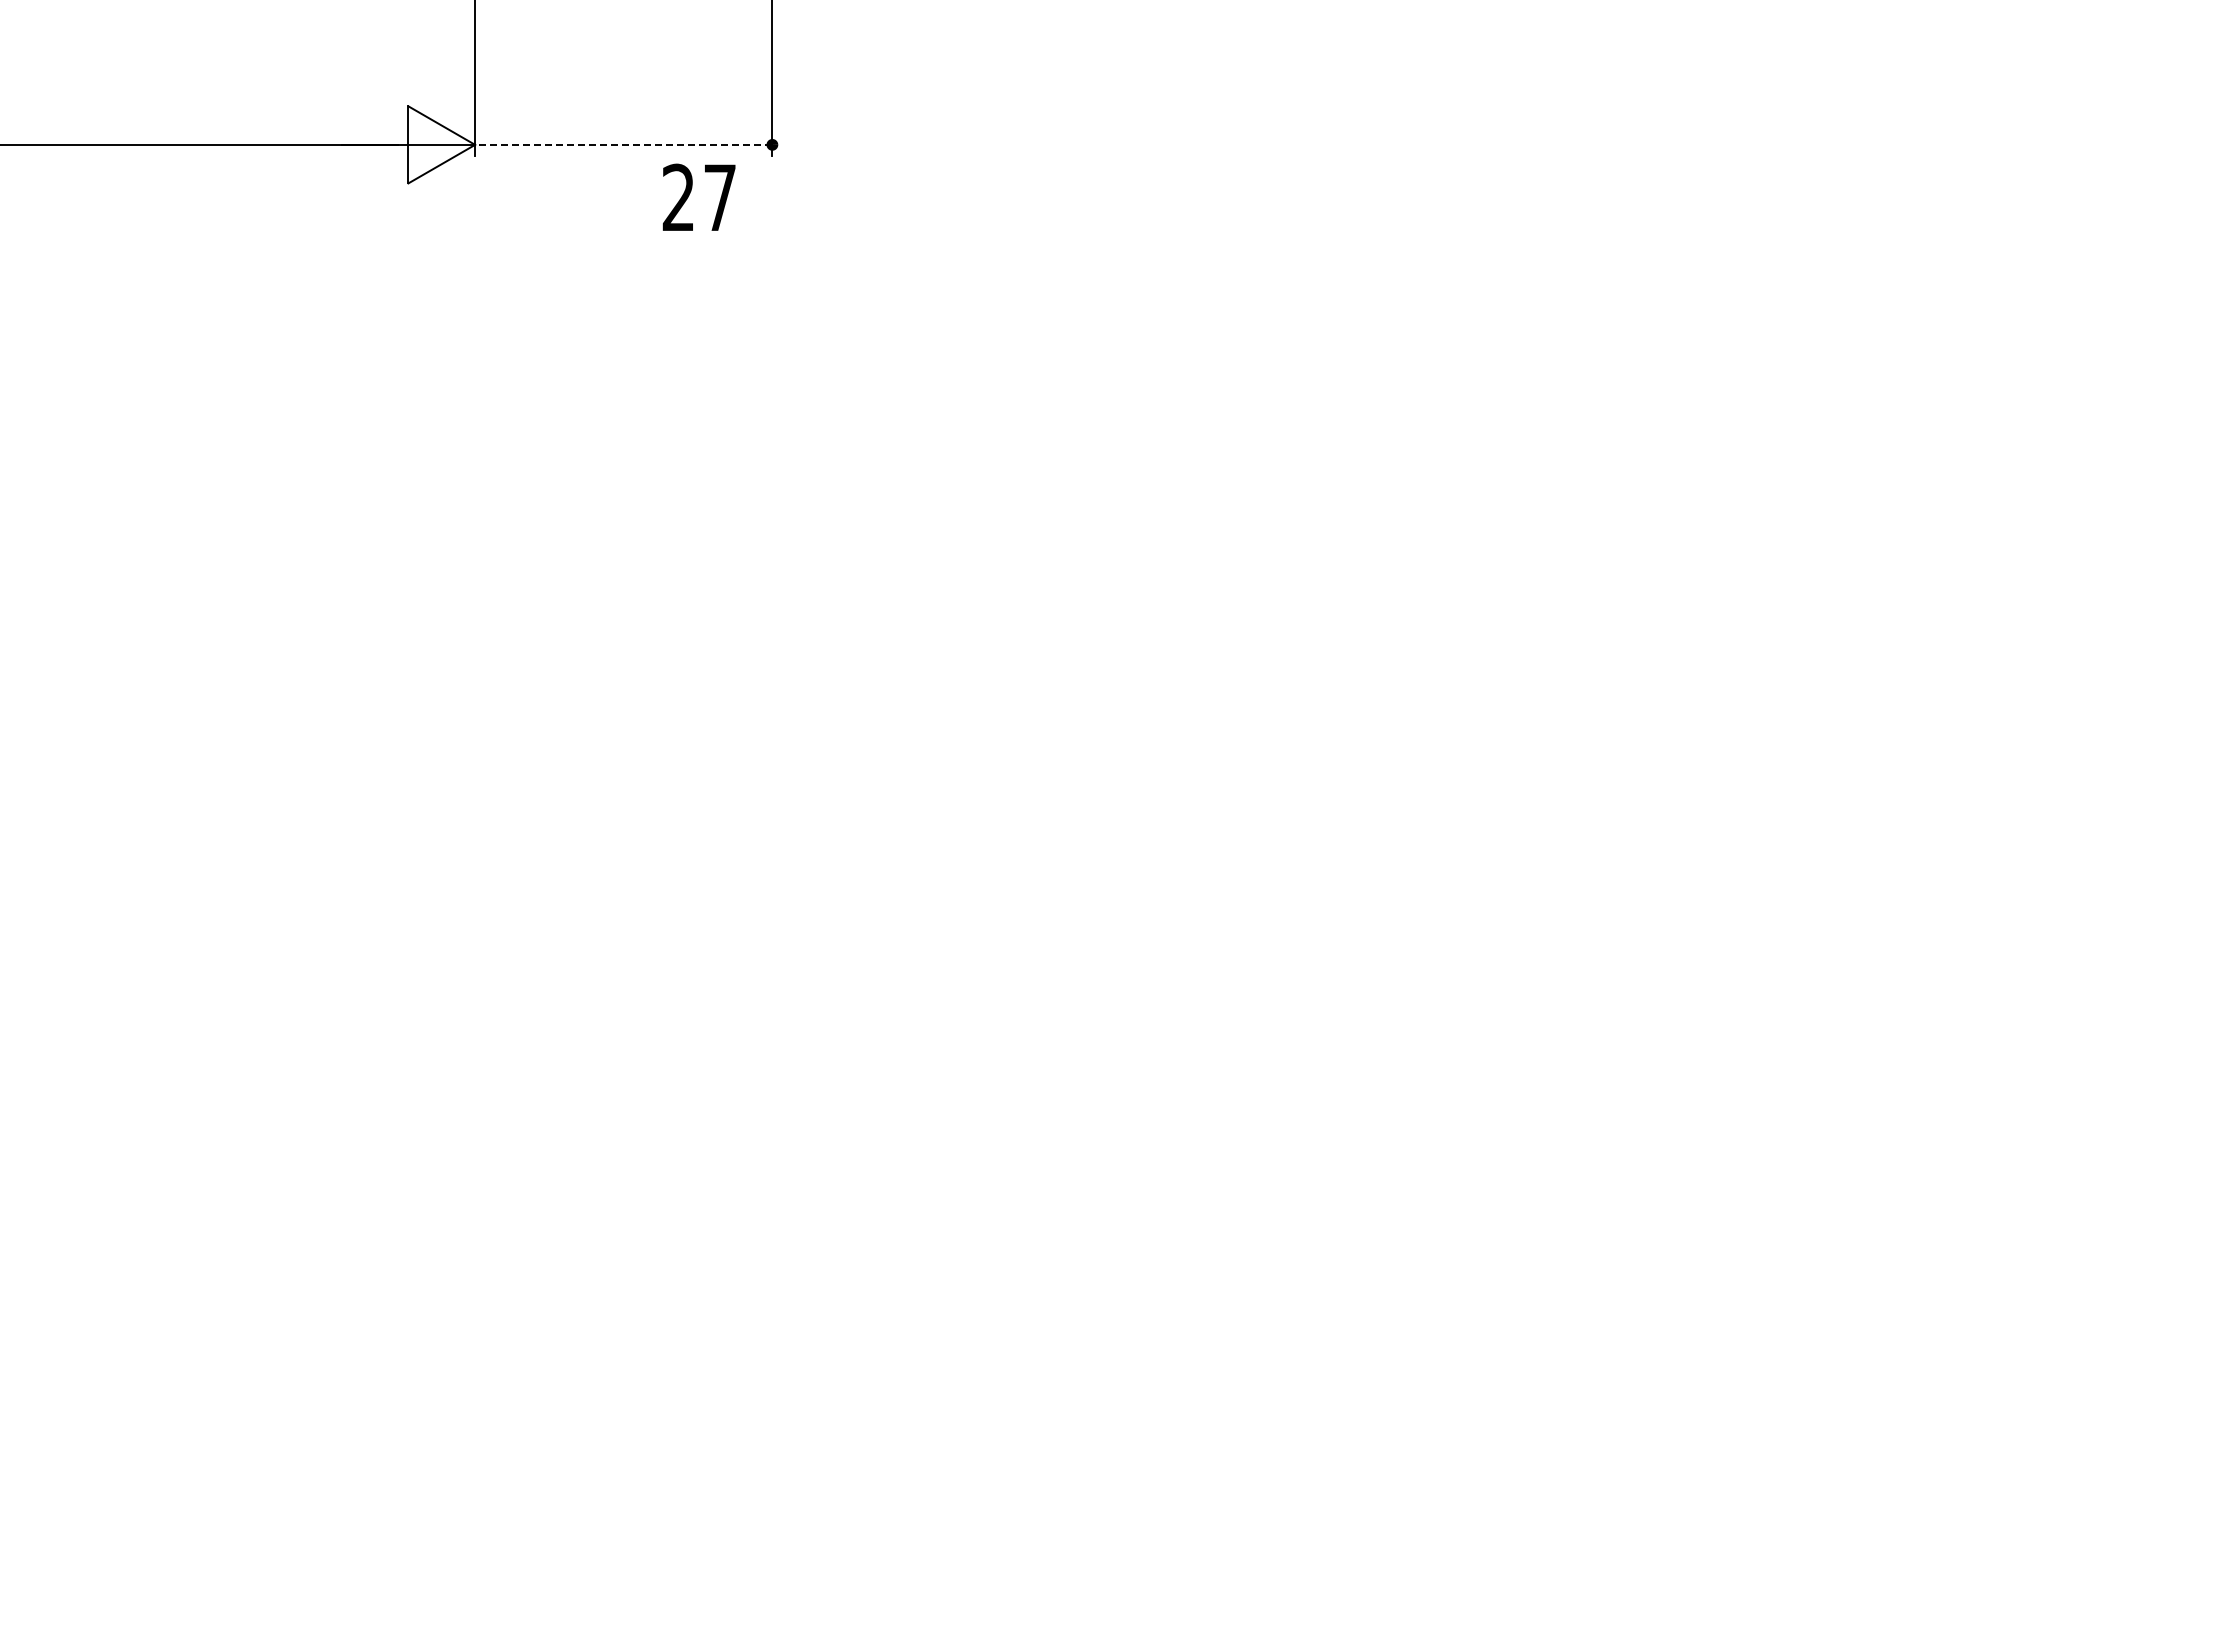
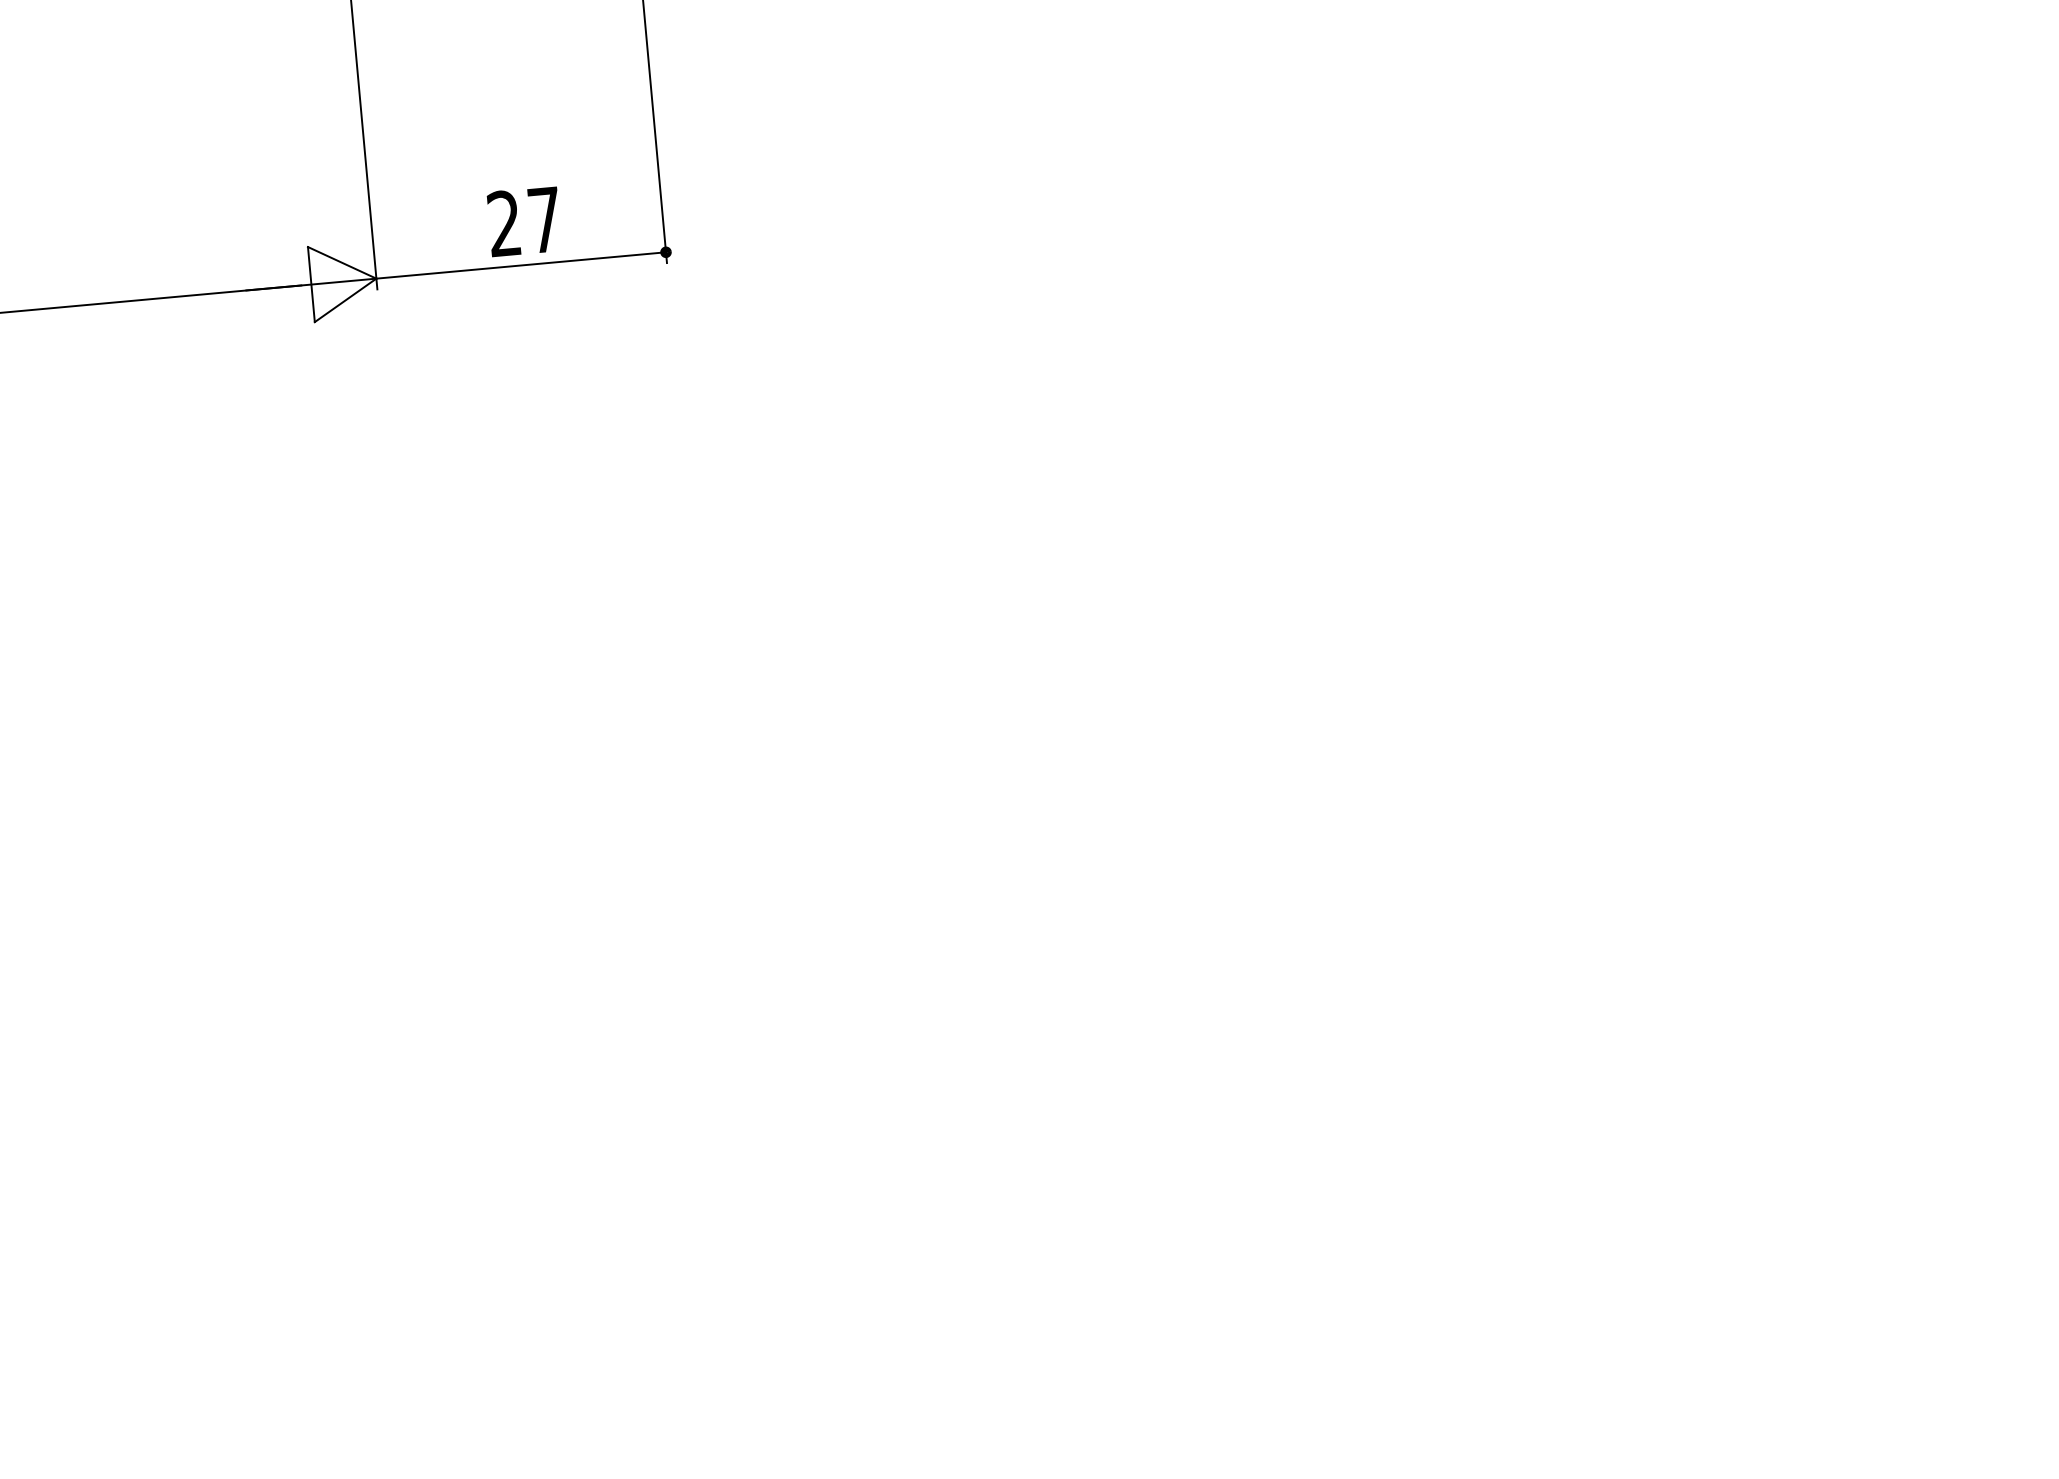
line: (623, 144) -> (520, 265), dashed -> solid
text: (698, 196) -> (523, 220), moved

